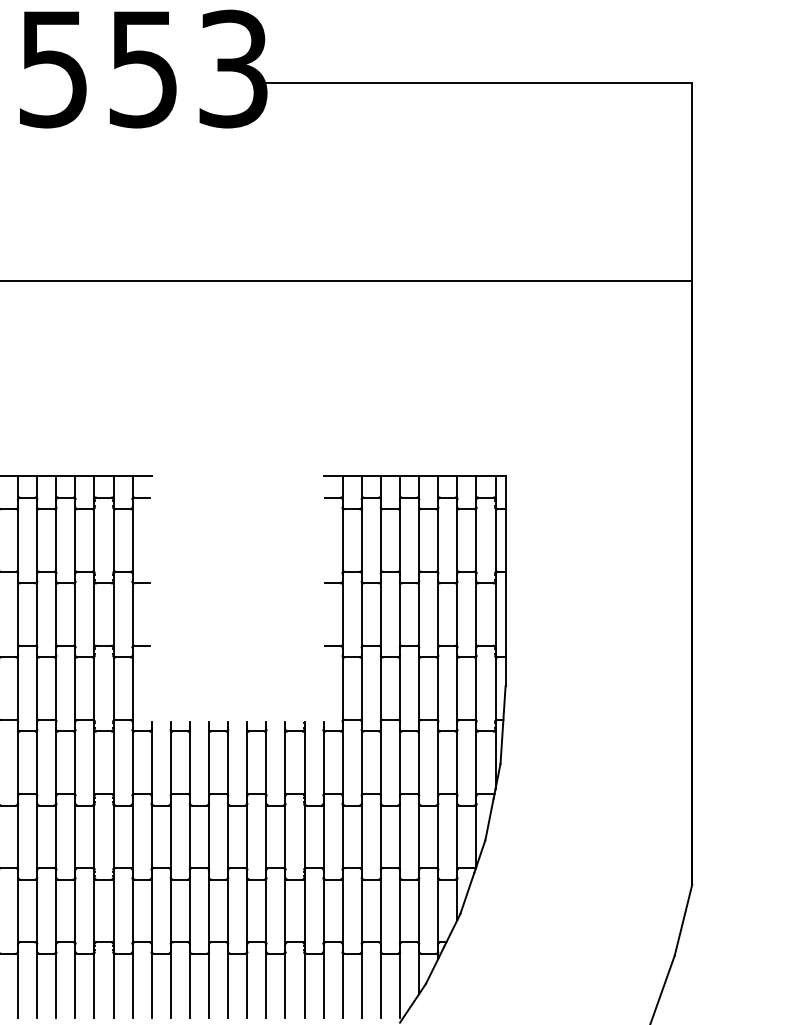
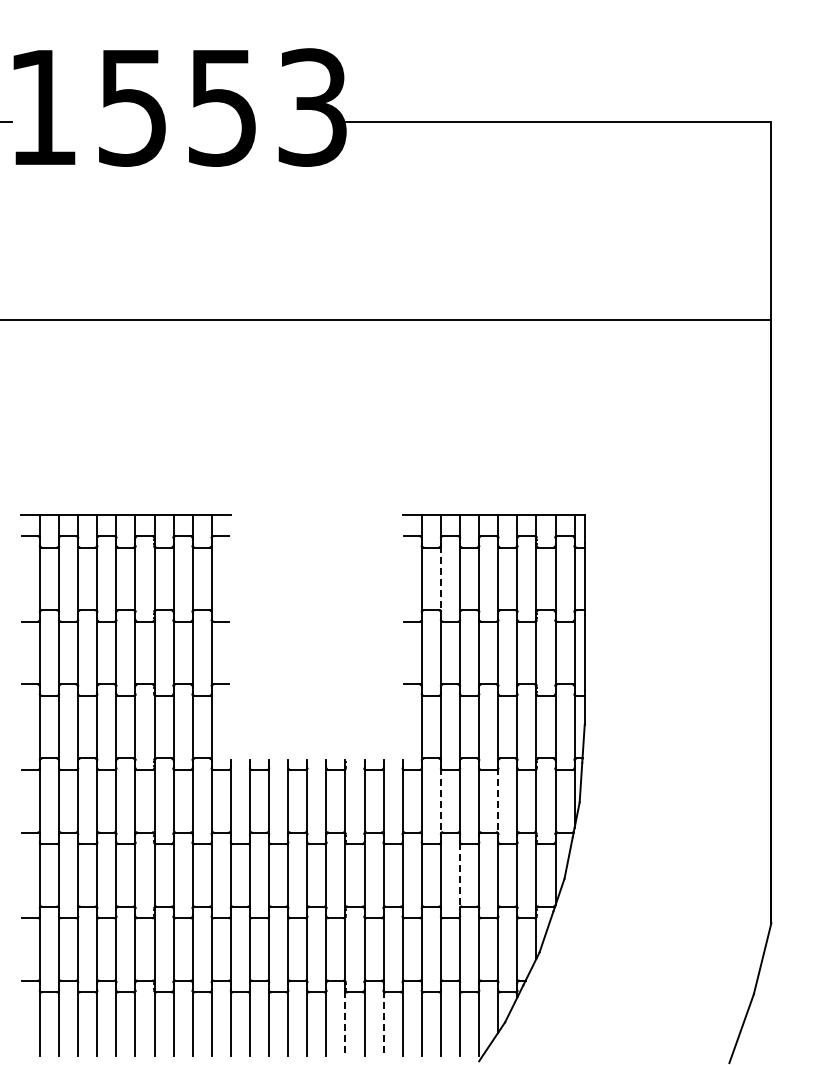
line: (361, 540) -> (440, 578), solid -> dashed
line: (361, 763) -> (440, 801), solid -> dashed
line: (419, 763) -> (498, 801), solid -> dashed
line: (381, 837) -> (460, 875), solid -> dashed
line: (266, 985) -> (345, 1023), solid -> dashed
line: (304, 985) -> (383, 1023), solid -> dashed

